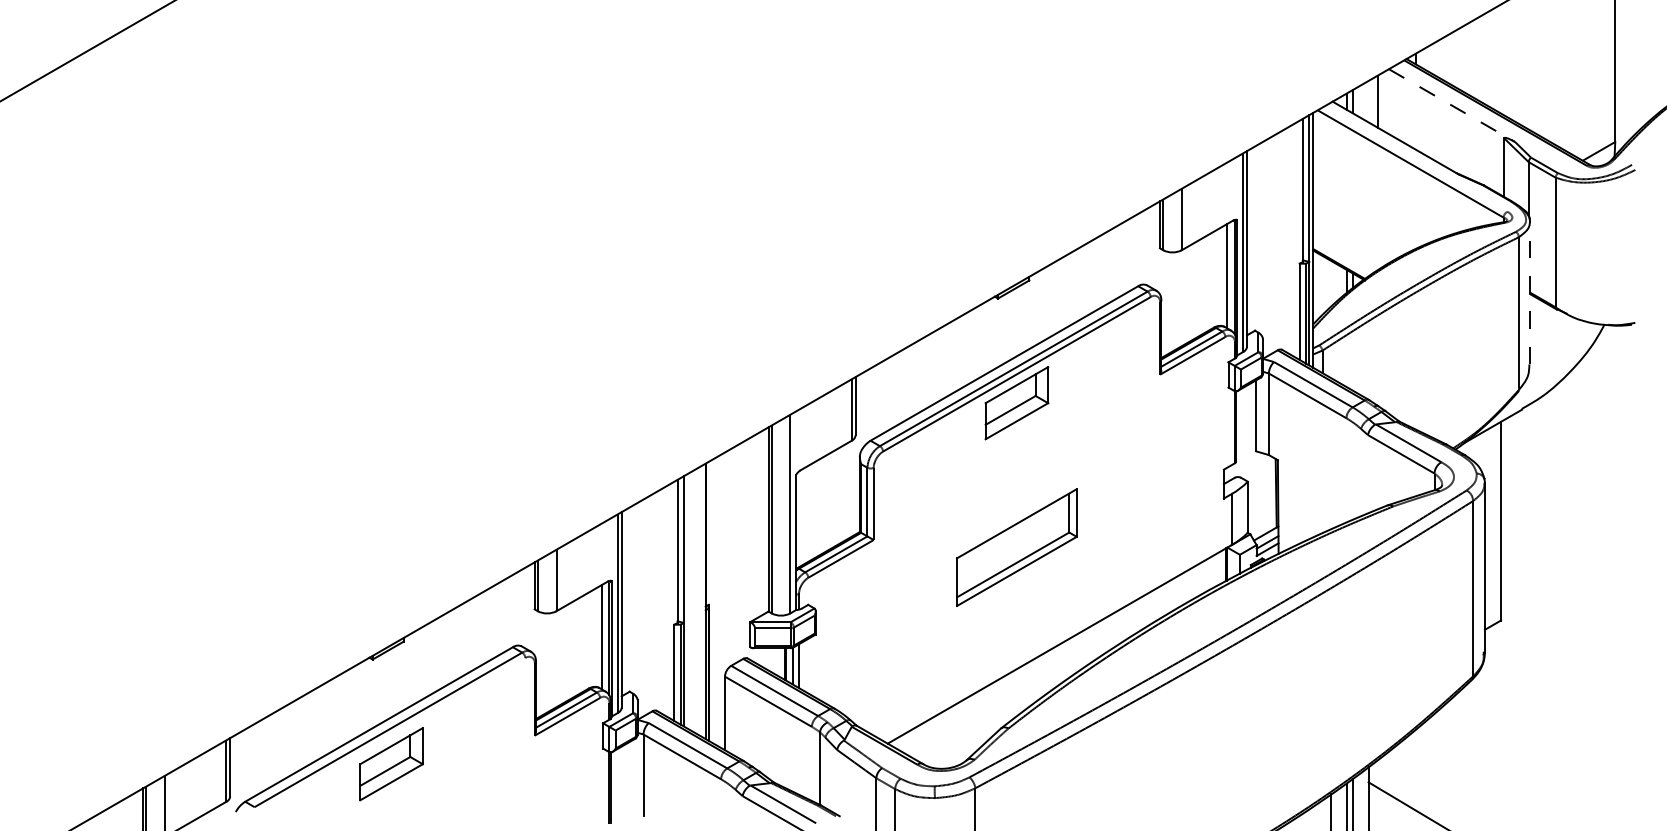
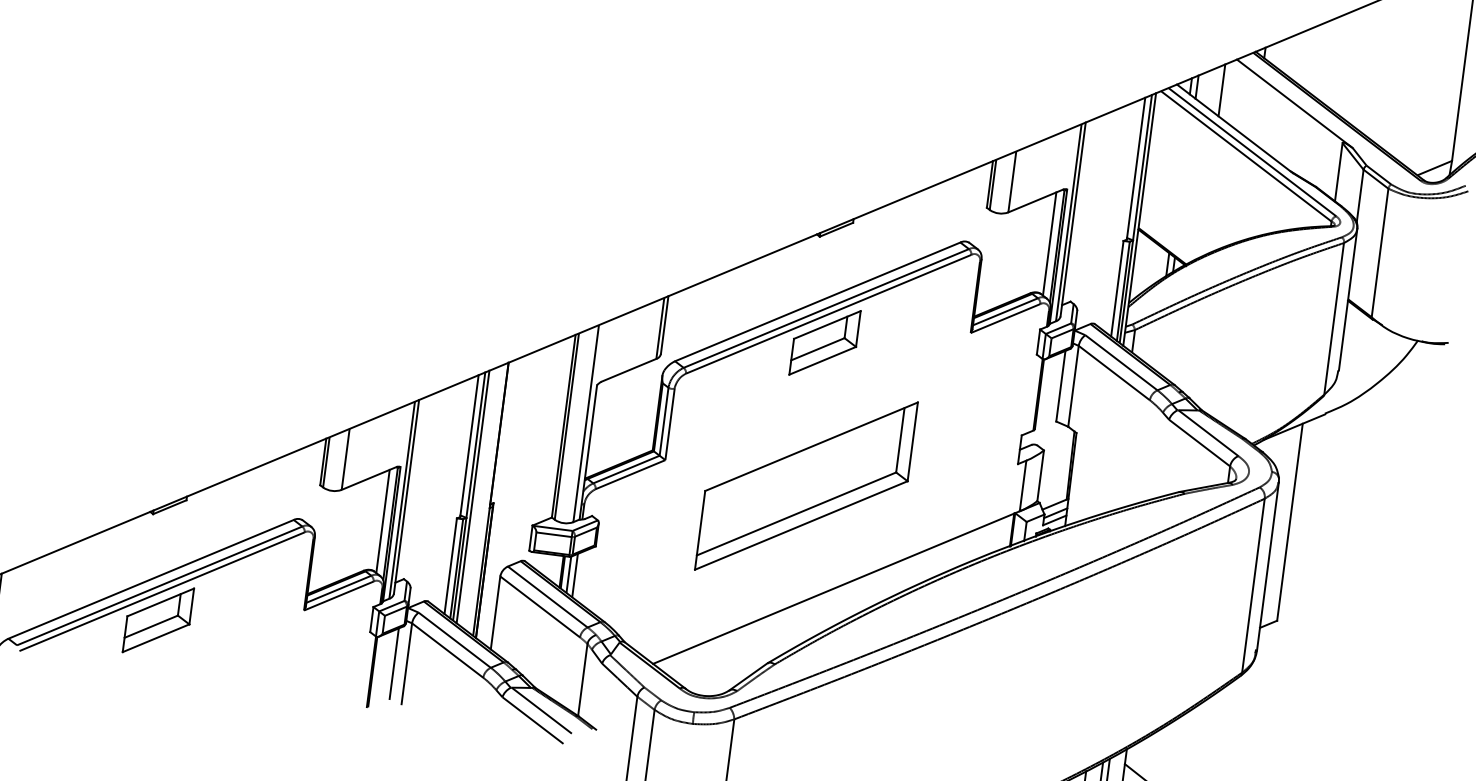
line: (1452, 105) -> (1295, 103), dashed -> solid
line: (1415, 158) -> (1251, 151), added
line: (1530, 292) -> (1348, 299), dashed -> solid
part: (1016, 547) -> (806, 485), size x1.67
line: (687, 601) -> (472, 497), added
line: (391, 735) -> (162, 591), added
line: (631, 776) -> (394, 663), added

